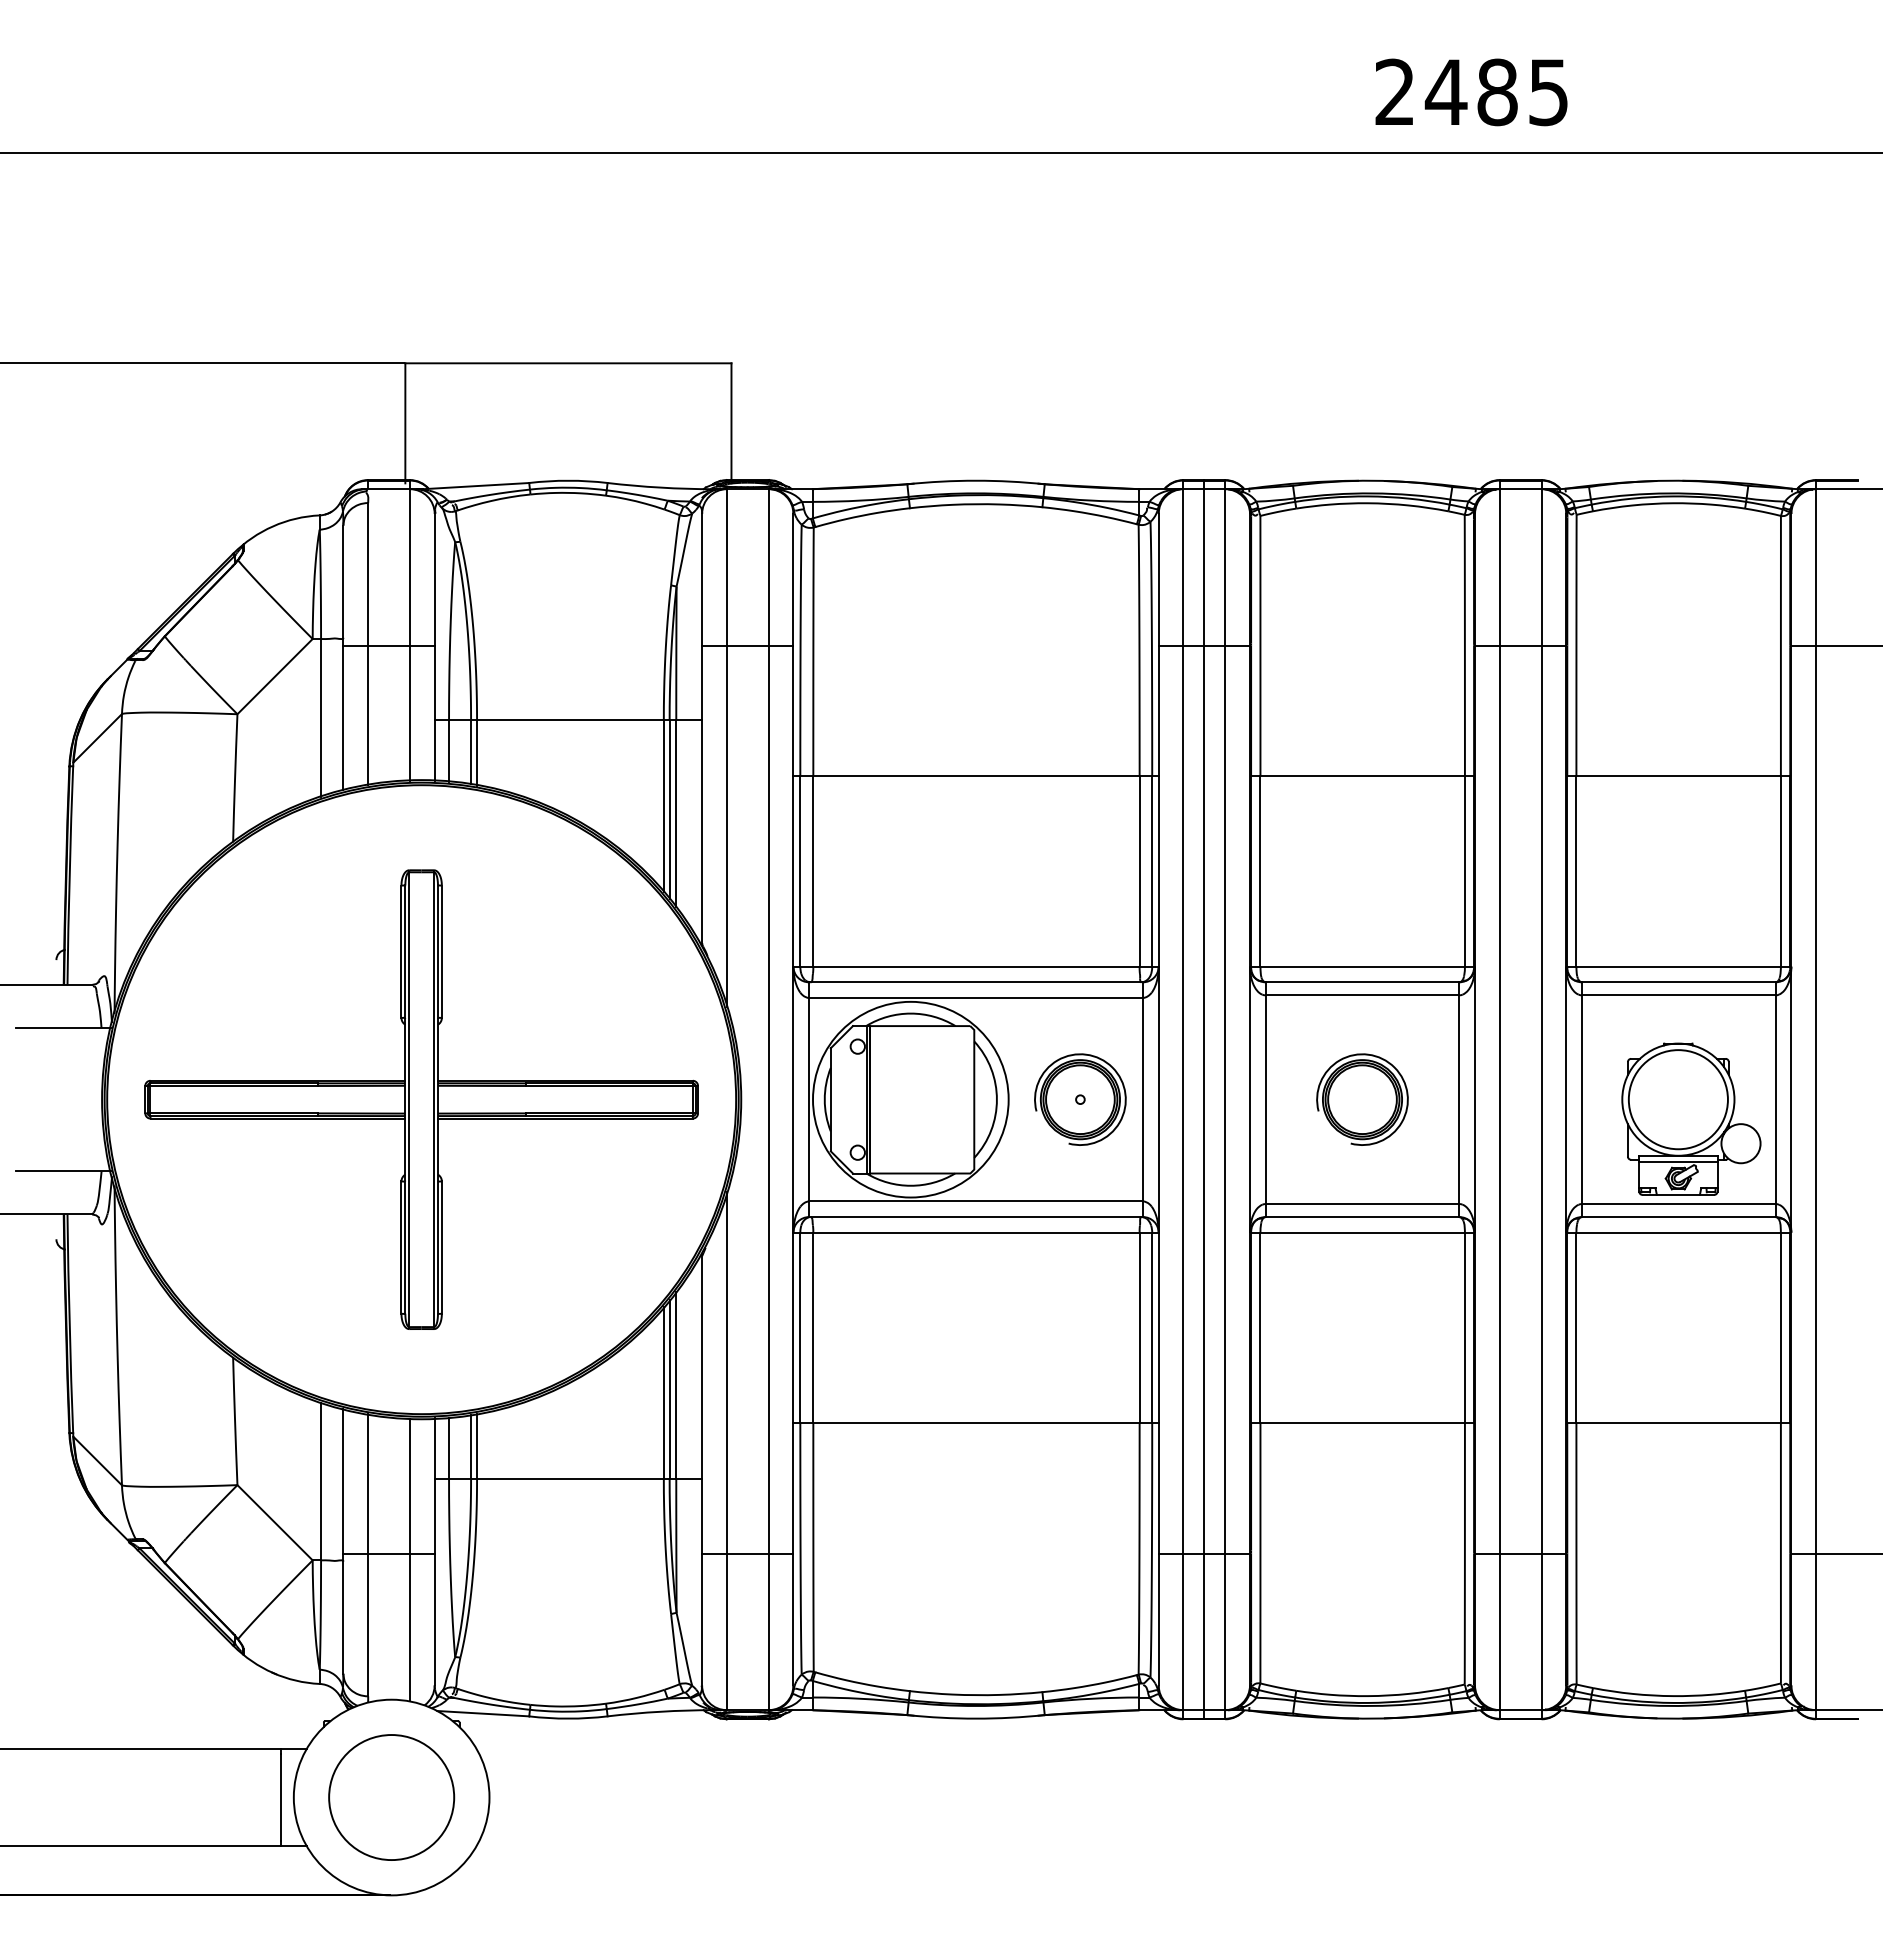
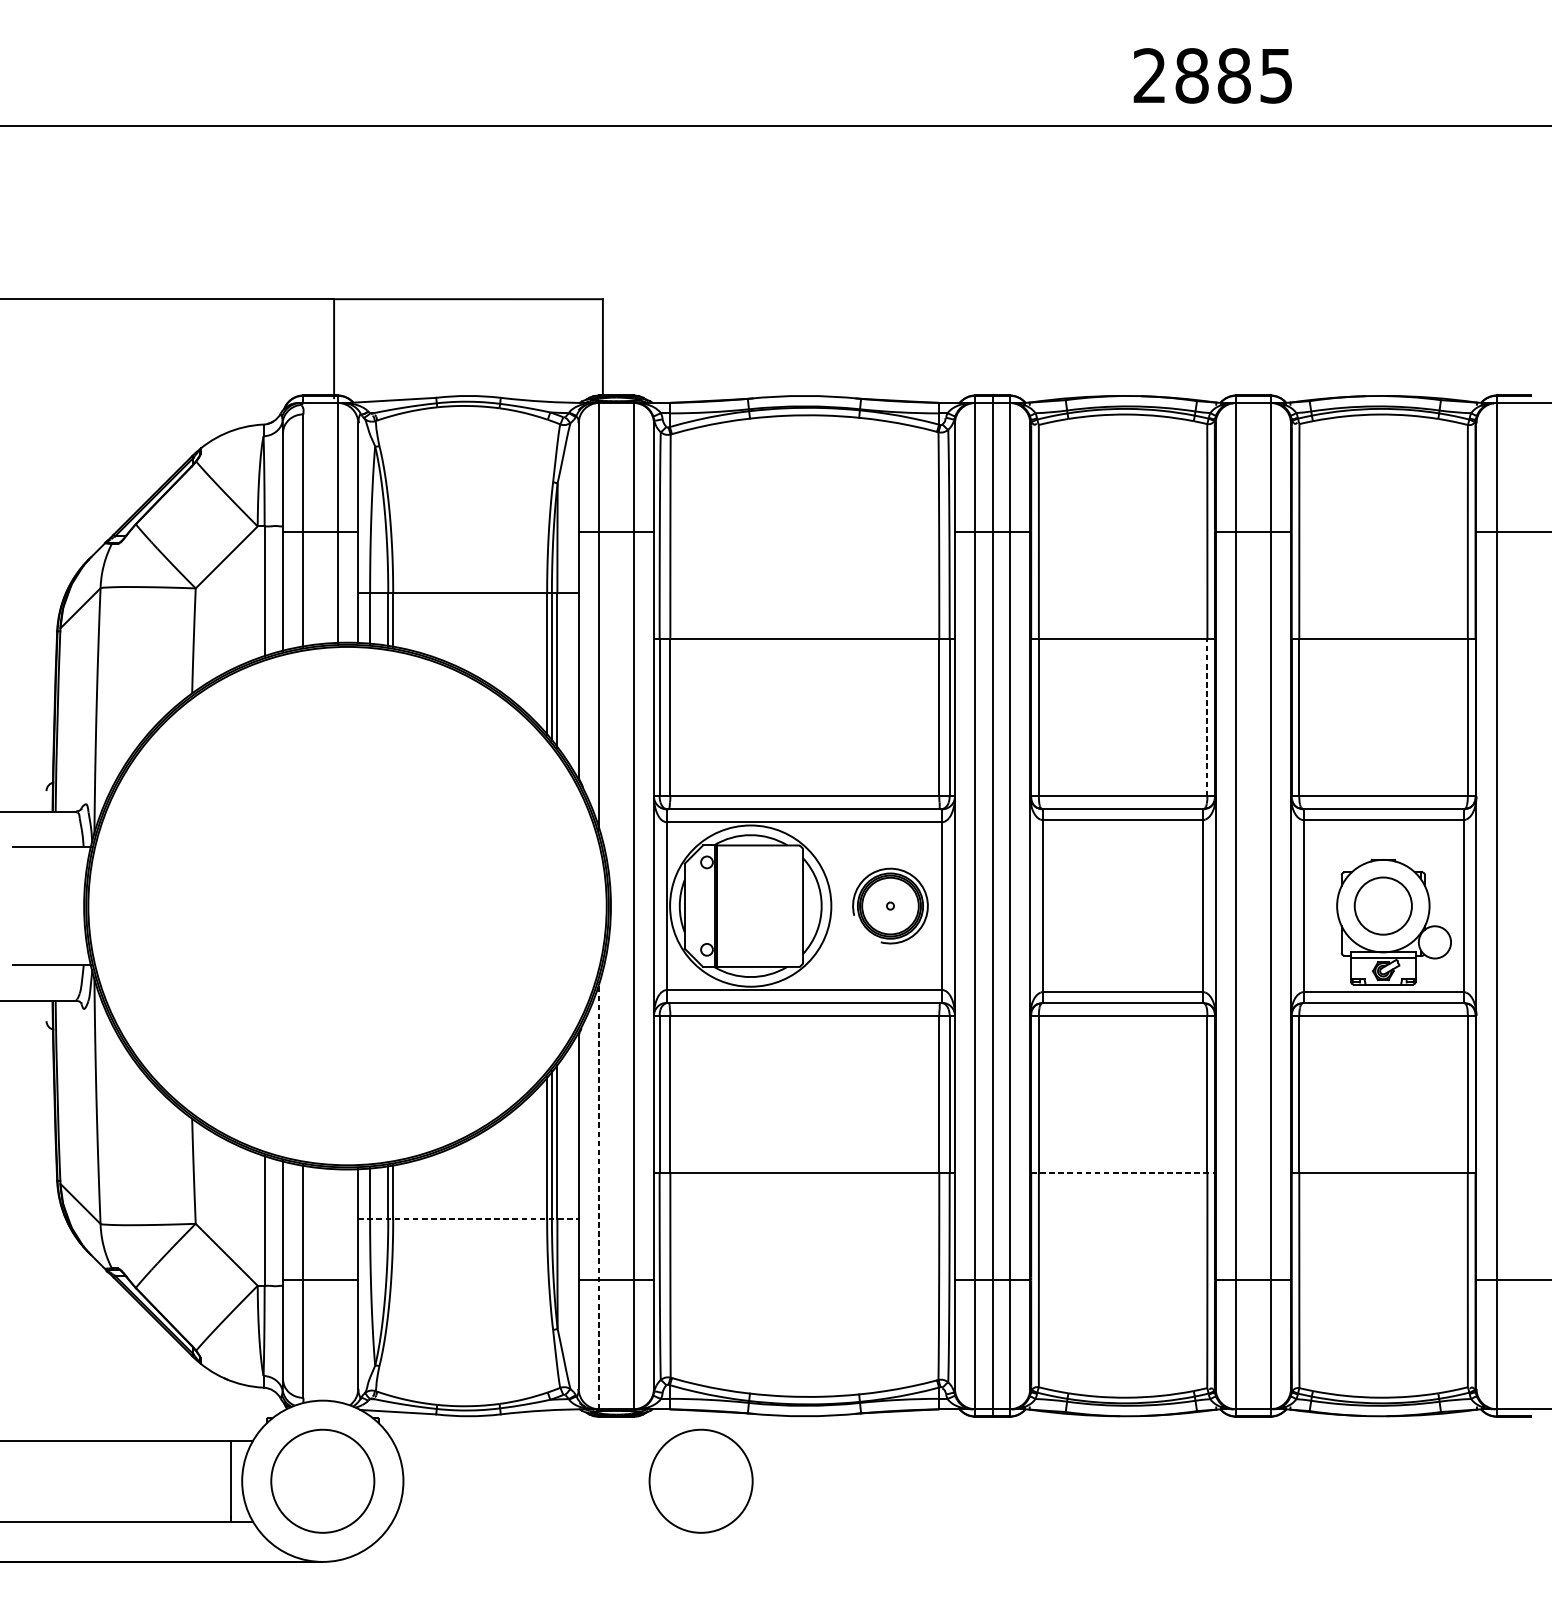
text: (1445, 92) -> (1191, 75), 2485 -> 2885
line: (1464, 870) -> (1207, 717), solid -> dashed
part: (421, 1099) -> (347, 905), removed
part: (1362, 1099) -> (1122, 905), removed
circle: (1677, 1099) -> (1382, 905), size x0.7
line: (1363, 1423) -> (1123, 1173), solid -> dashed
line: (726, 1450) -> (598, 1195), solid -> dashed
line: (568, 1479) -> (468, 1219), solid -> dashed
line: (409, 1559) -> (337, 1285), removed
circle: (850, 1797) -> (700, 1481), added

